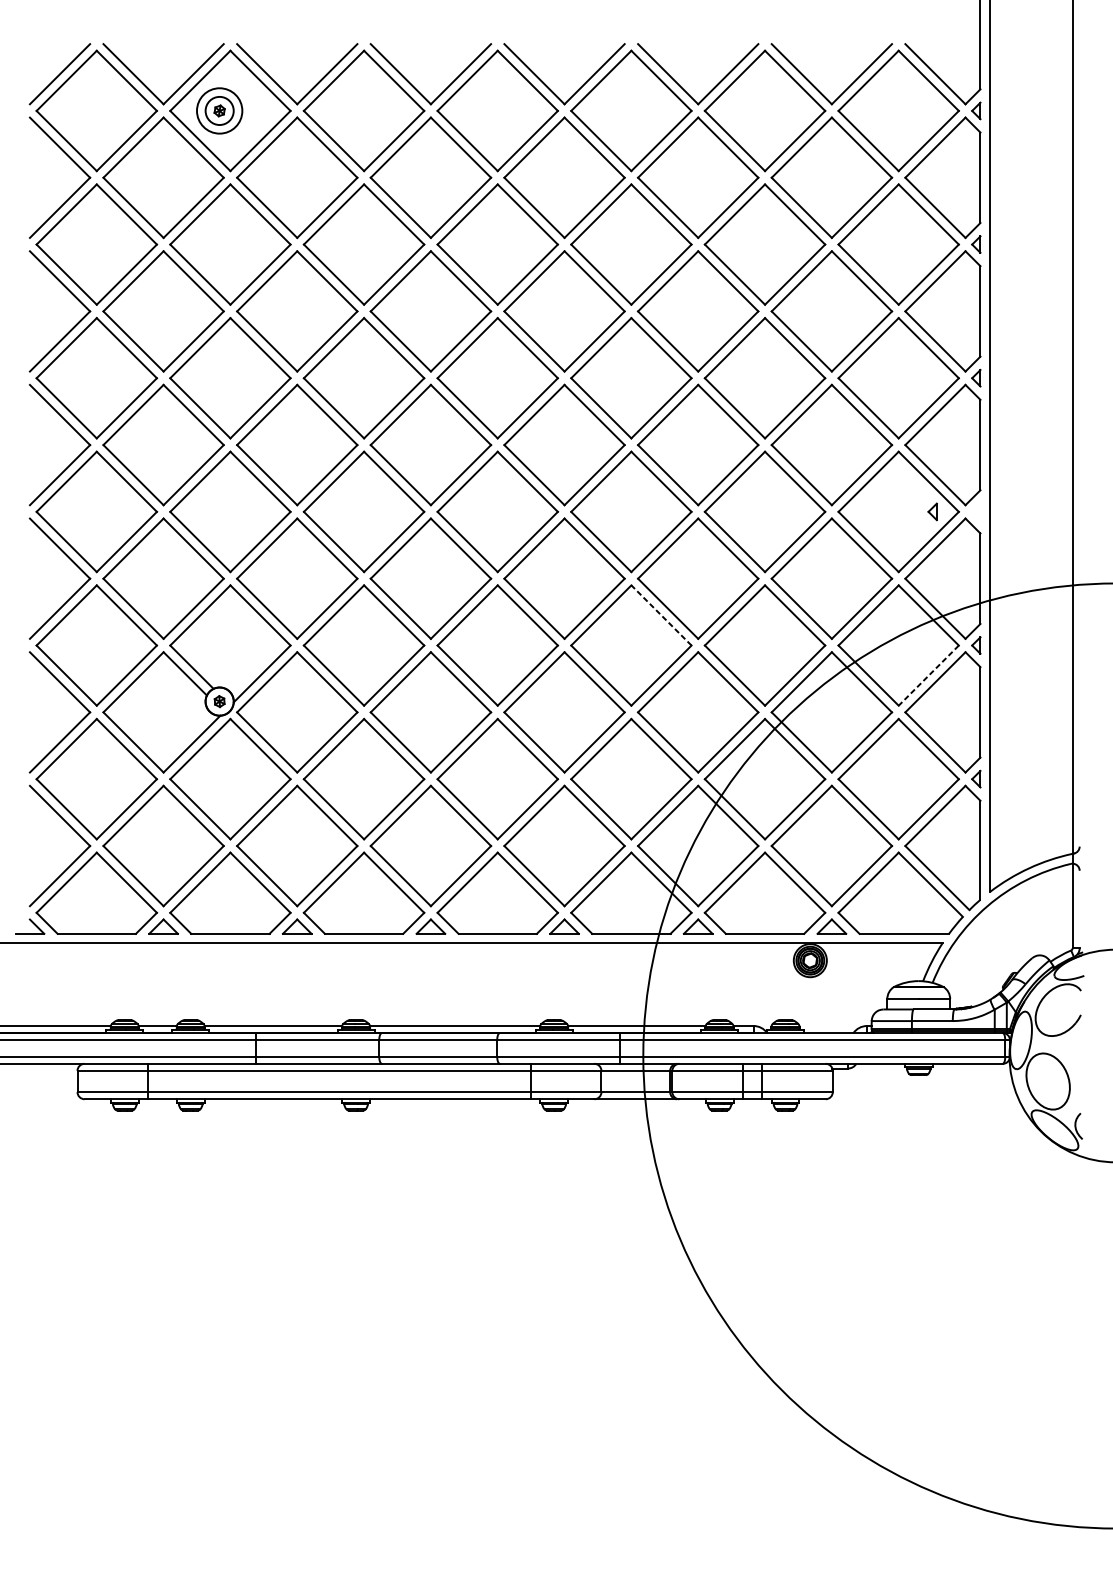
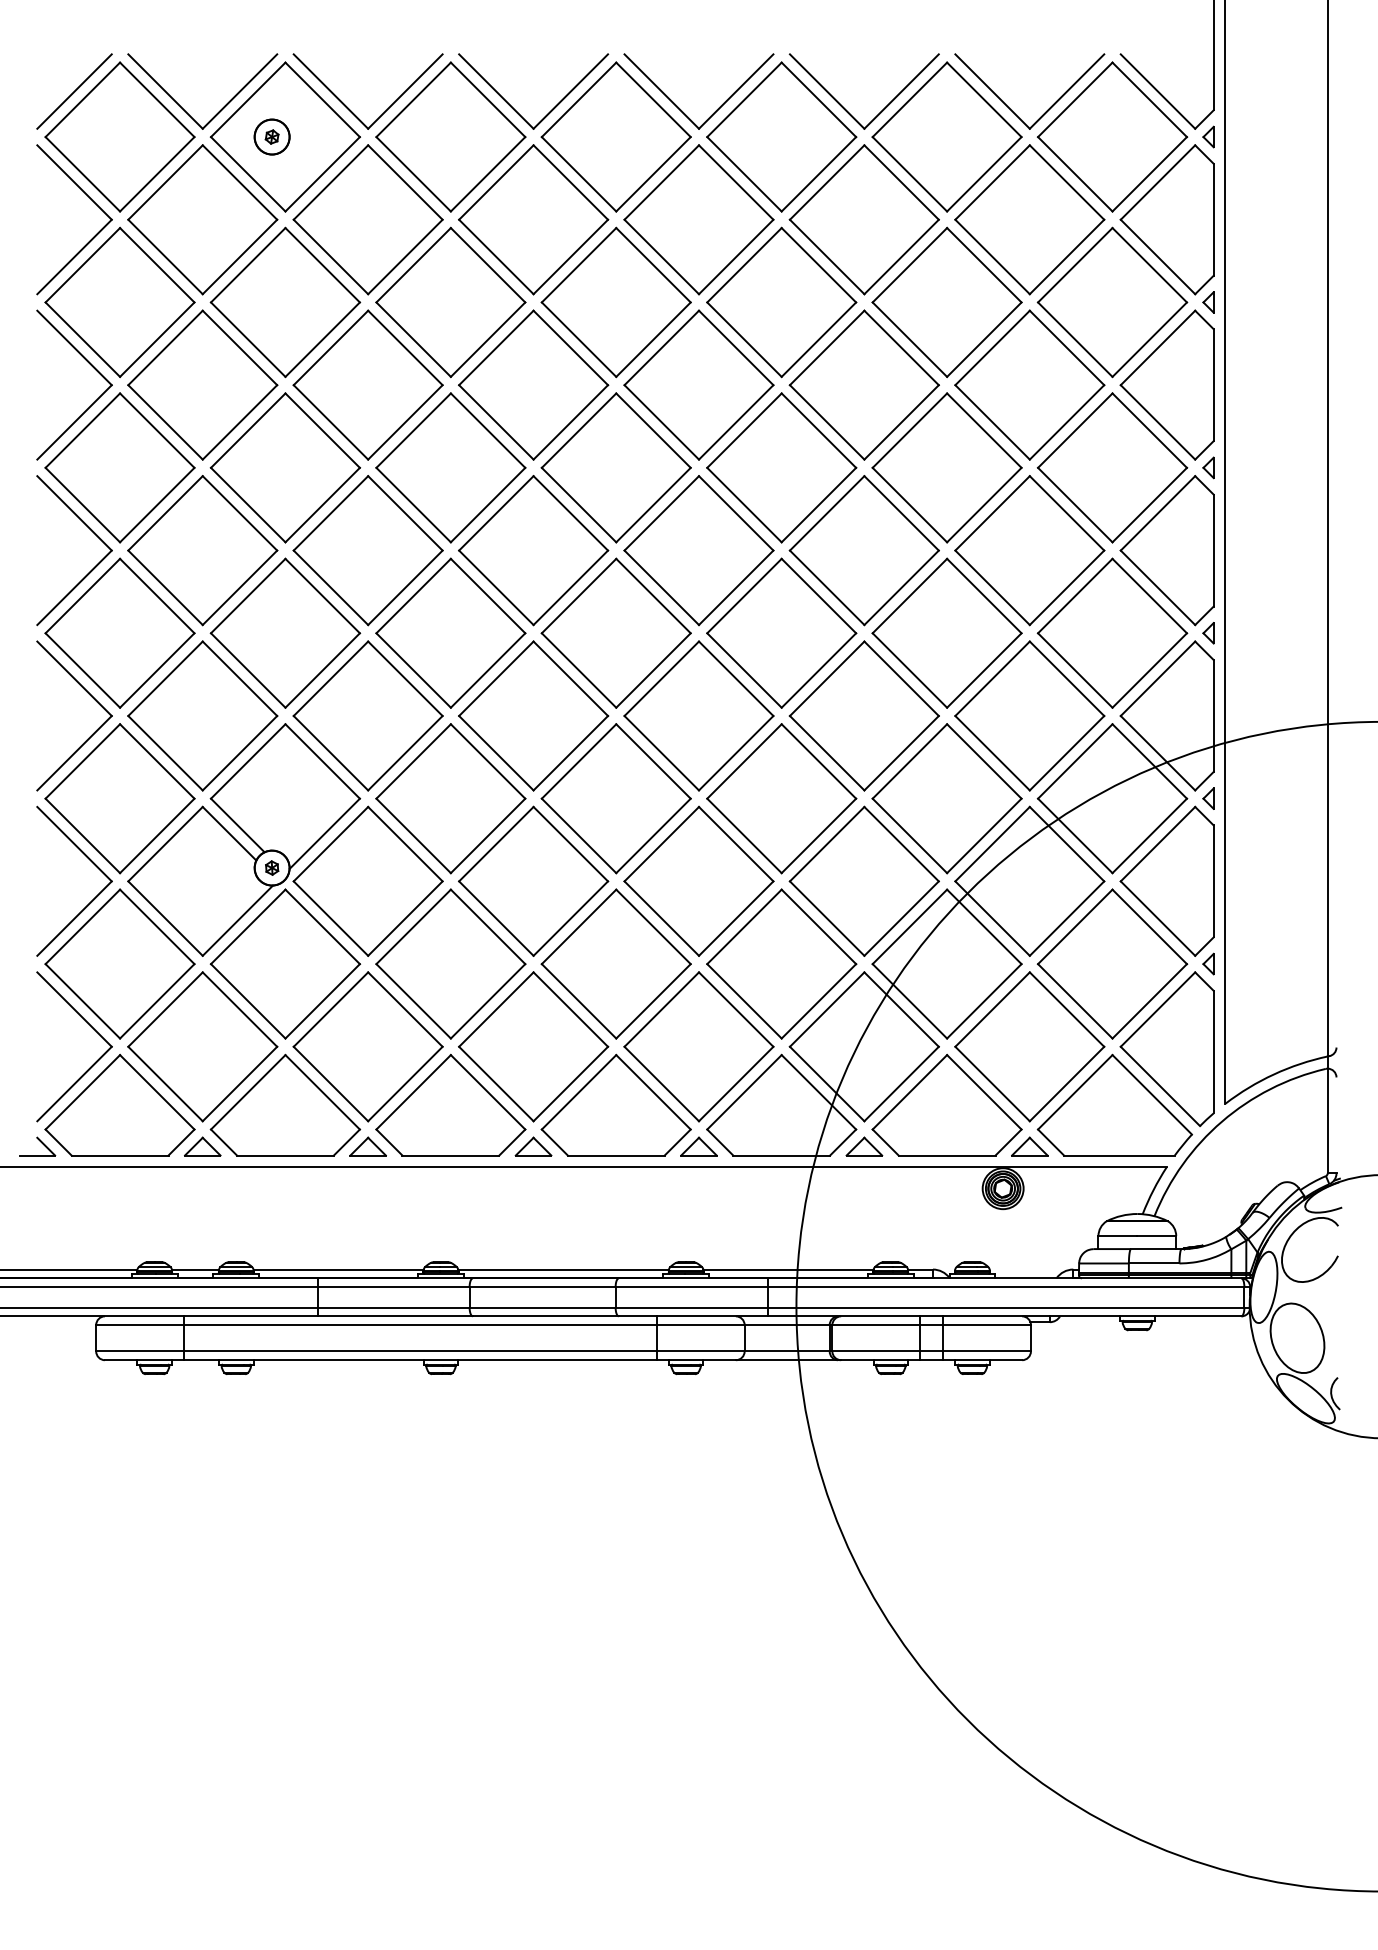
circle: (219, 110) -> (271, 136), size x0.62
part: (932, 512) -> (1208, 633), moved
line: (661, 615) -> (818, 761), dashed -> solid
line: (928, 675) -> (1149, 835), dashed -> solid

